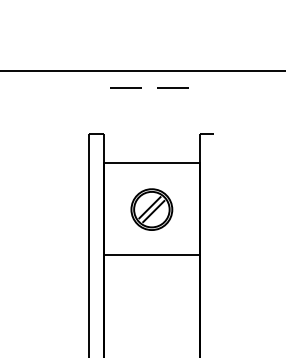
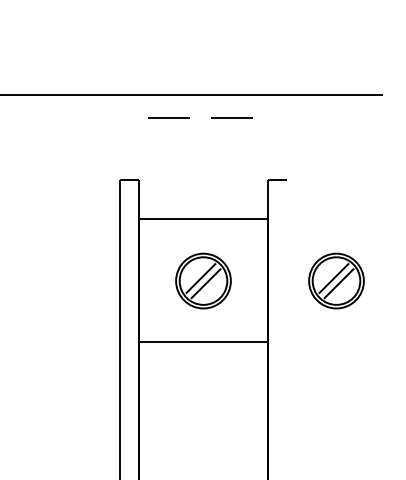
part: (251, 209) -> (336, 280), added

